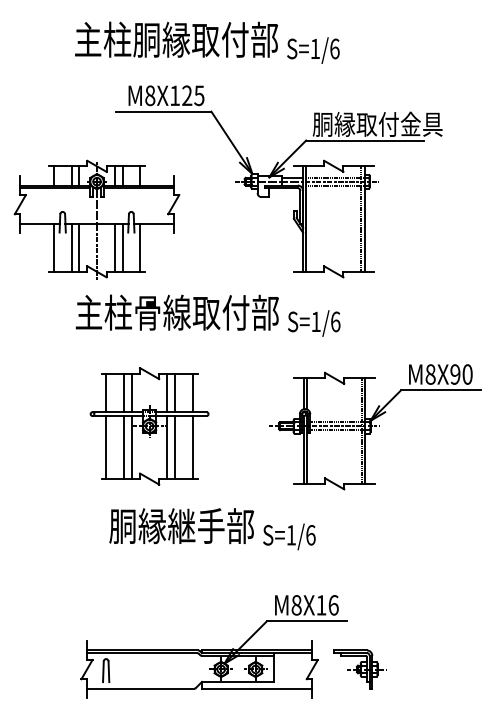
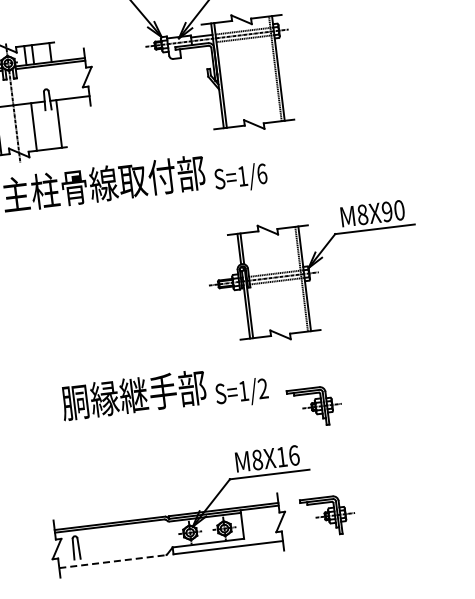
line: (122, 247) -> (41, 125), removed
part: (149, 426) -> (89, 300), removed
text: (310, 534) -> (262, 388), S=1/6 -> S=1/2
part: (359, 559) -> (314, 406), added
line: (140, 688) -> (112, 561), solid -> dashed

